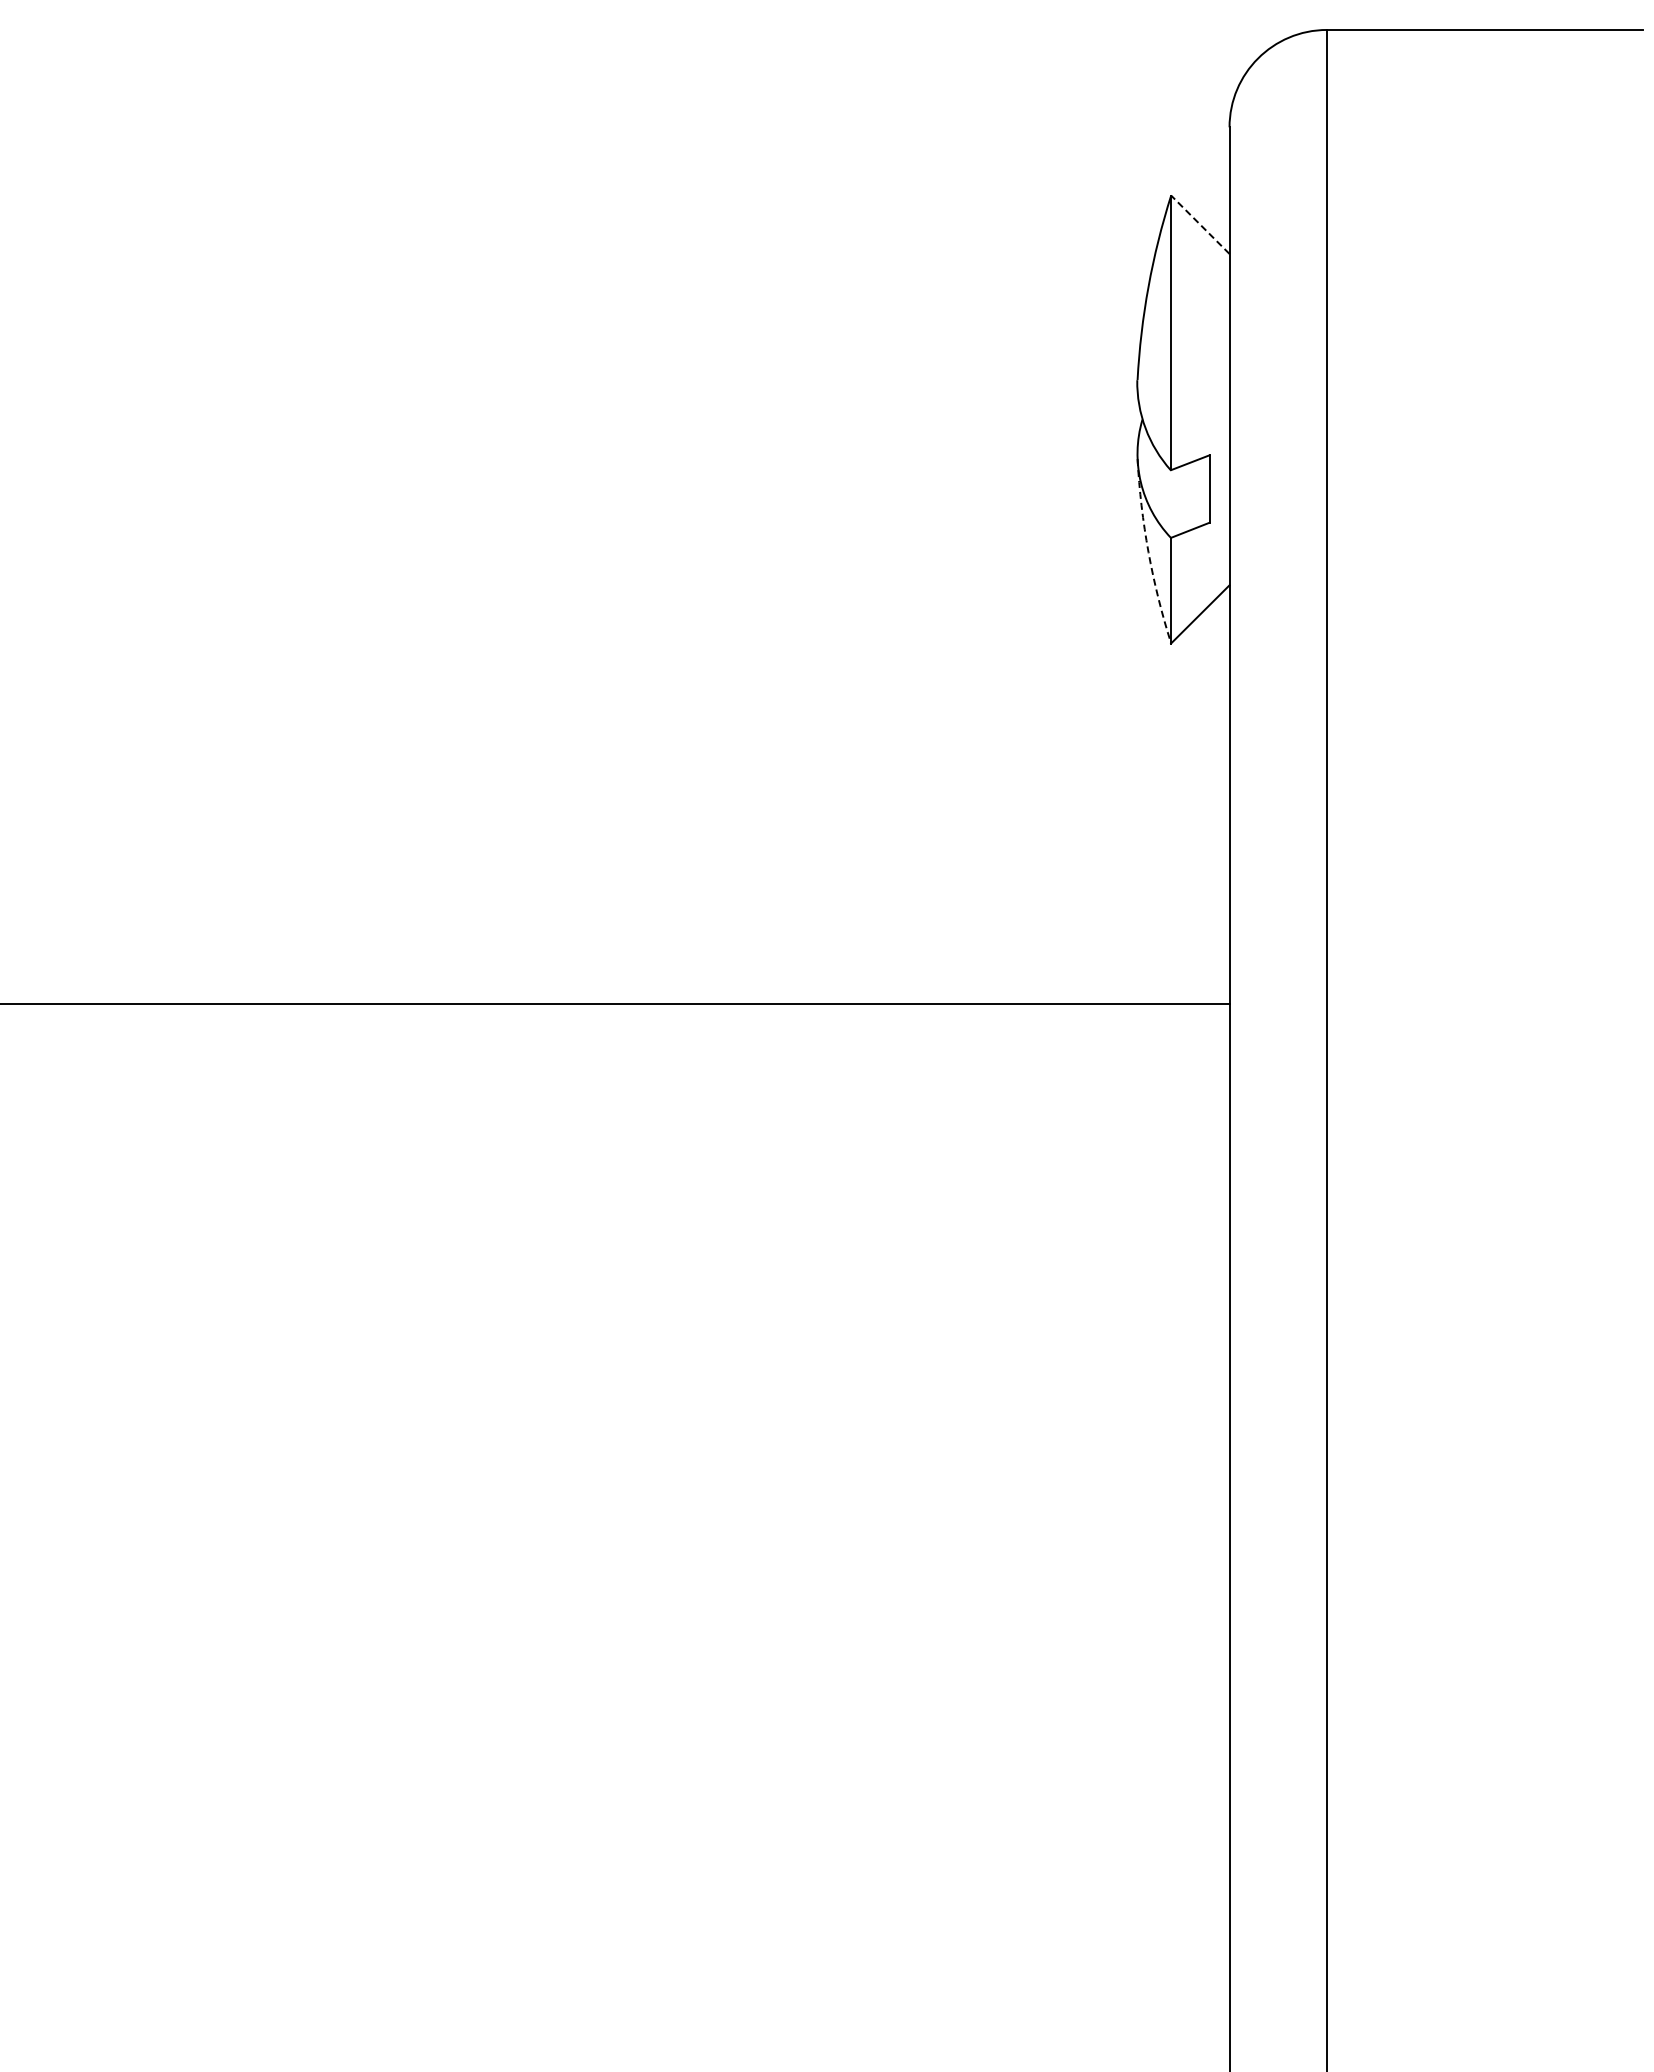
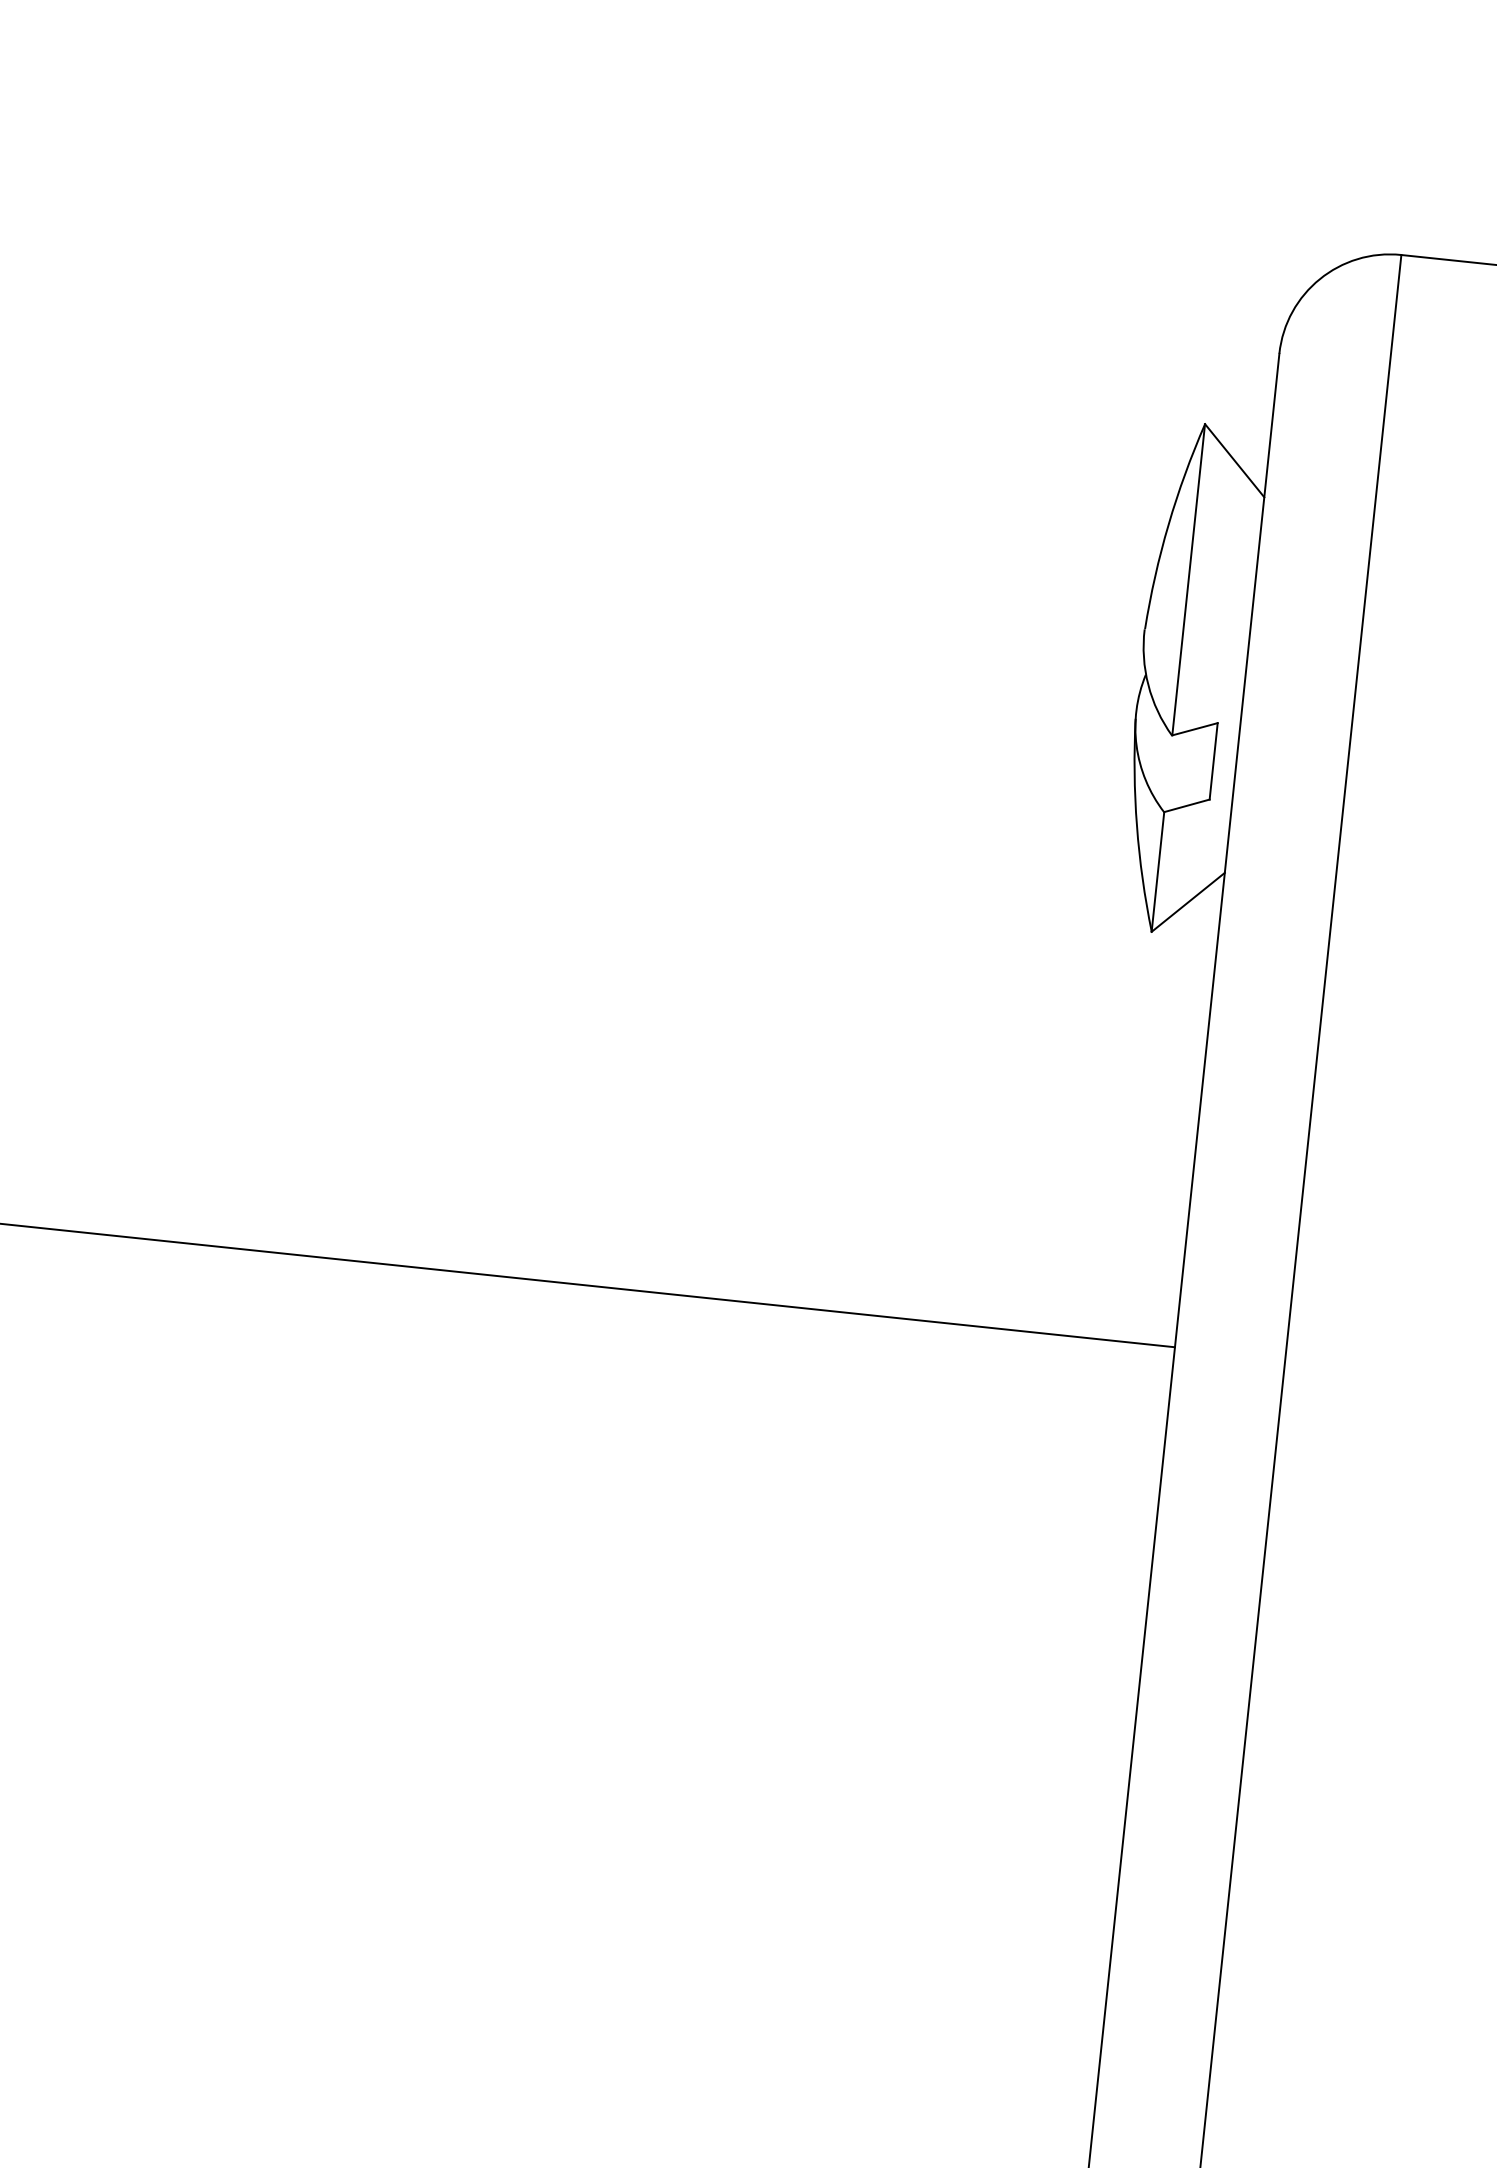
line: (1199, 224) -> (1233, 460), dashed -> solid
arc: (1148, 552) -> (1136, 826), dashed -> solid

